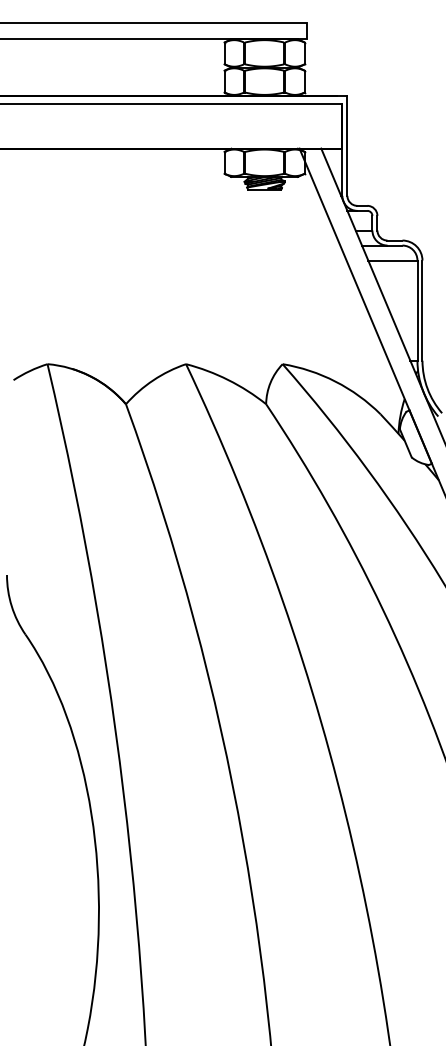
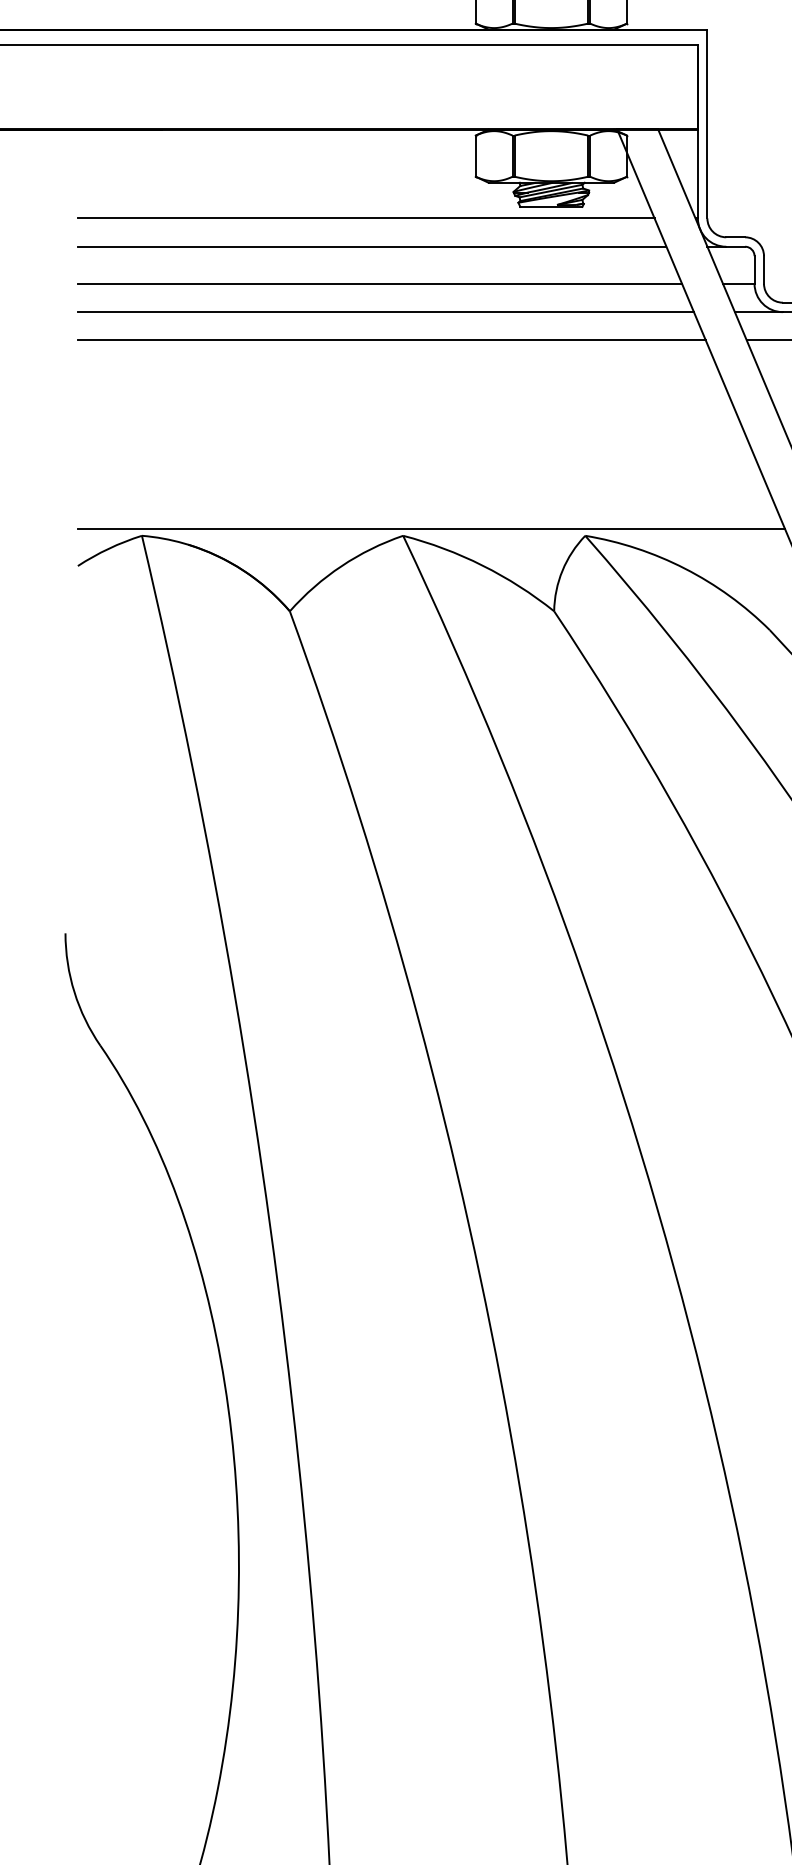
line: (166, 195) -> (366, 217), added
line: (169, 210) -> (371, 246), added
line: (173, 230) -> (379, 283), added
line: (176, 245) -> (385, 312), added
line: (179, 260) -> (390, 340), added
line: (200, 360) -> (430, 528), added

